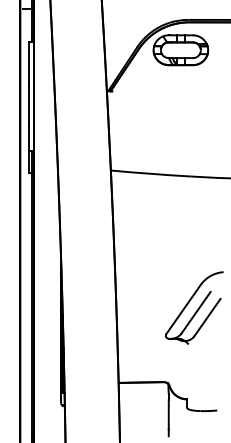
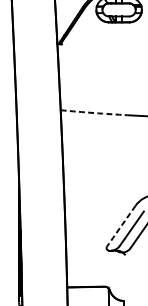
arc: (151, 173) -> (94, 112), solid -> dashed
line: (183, 309) -> (121, 226), solid -> dashed

